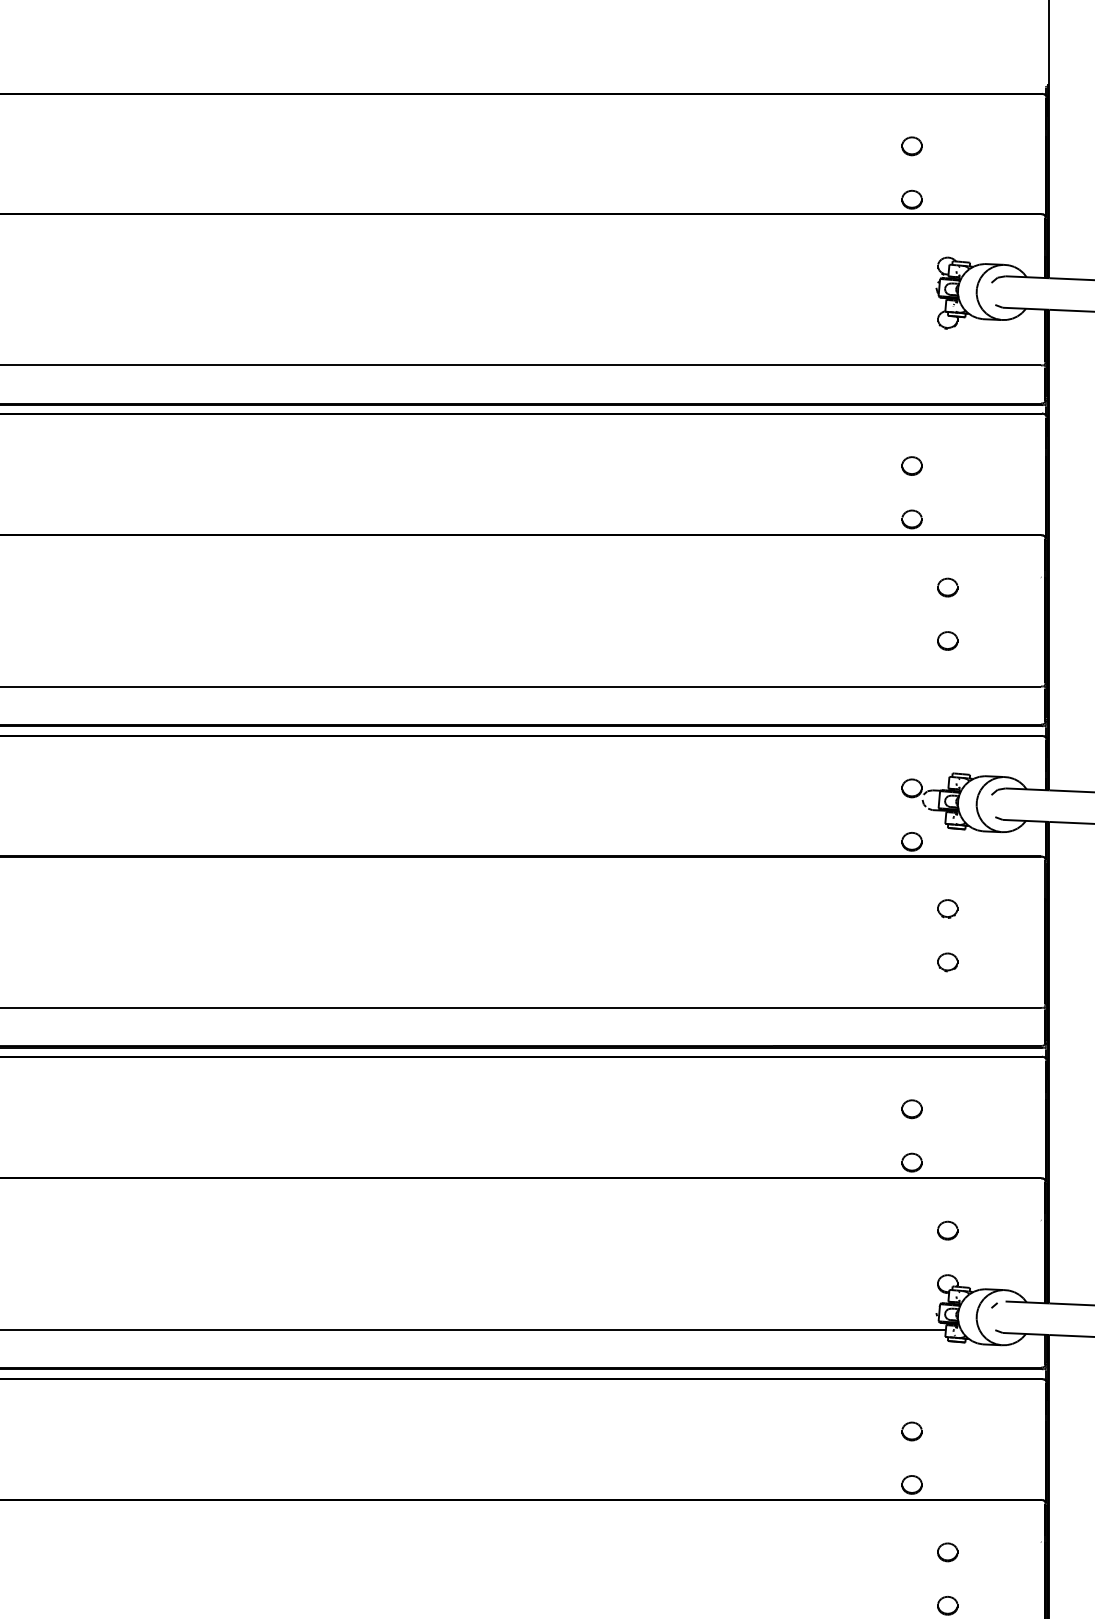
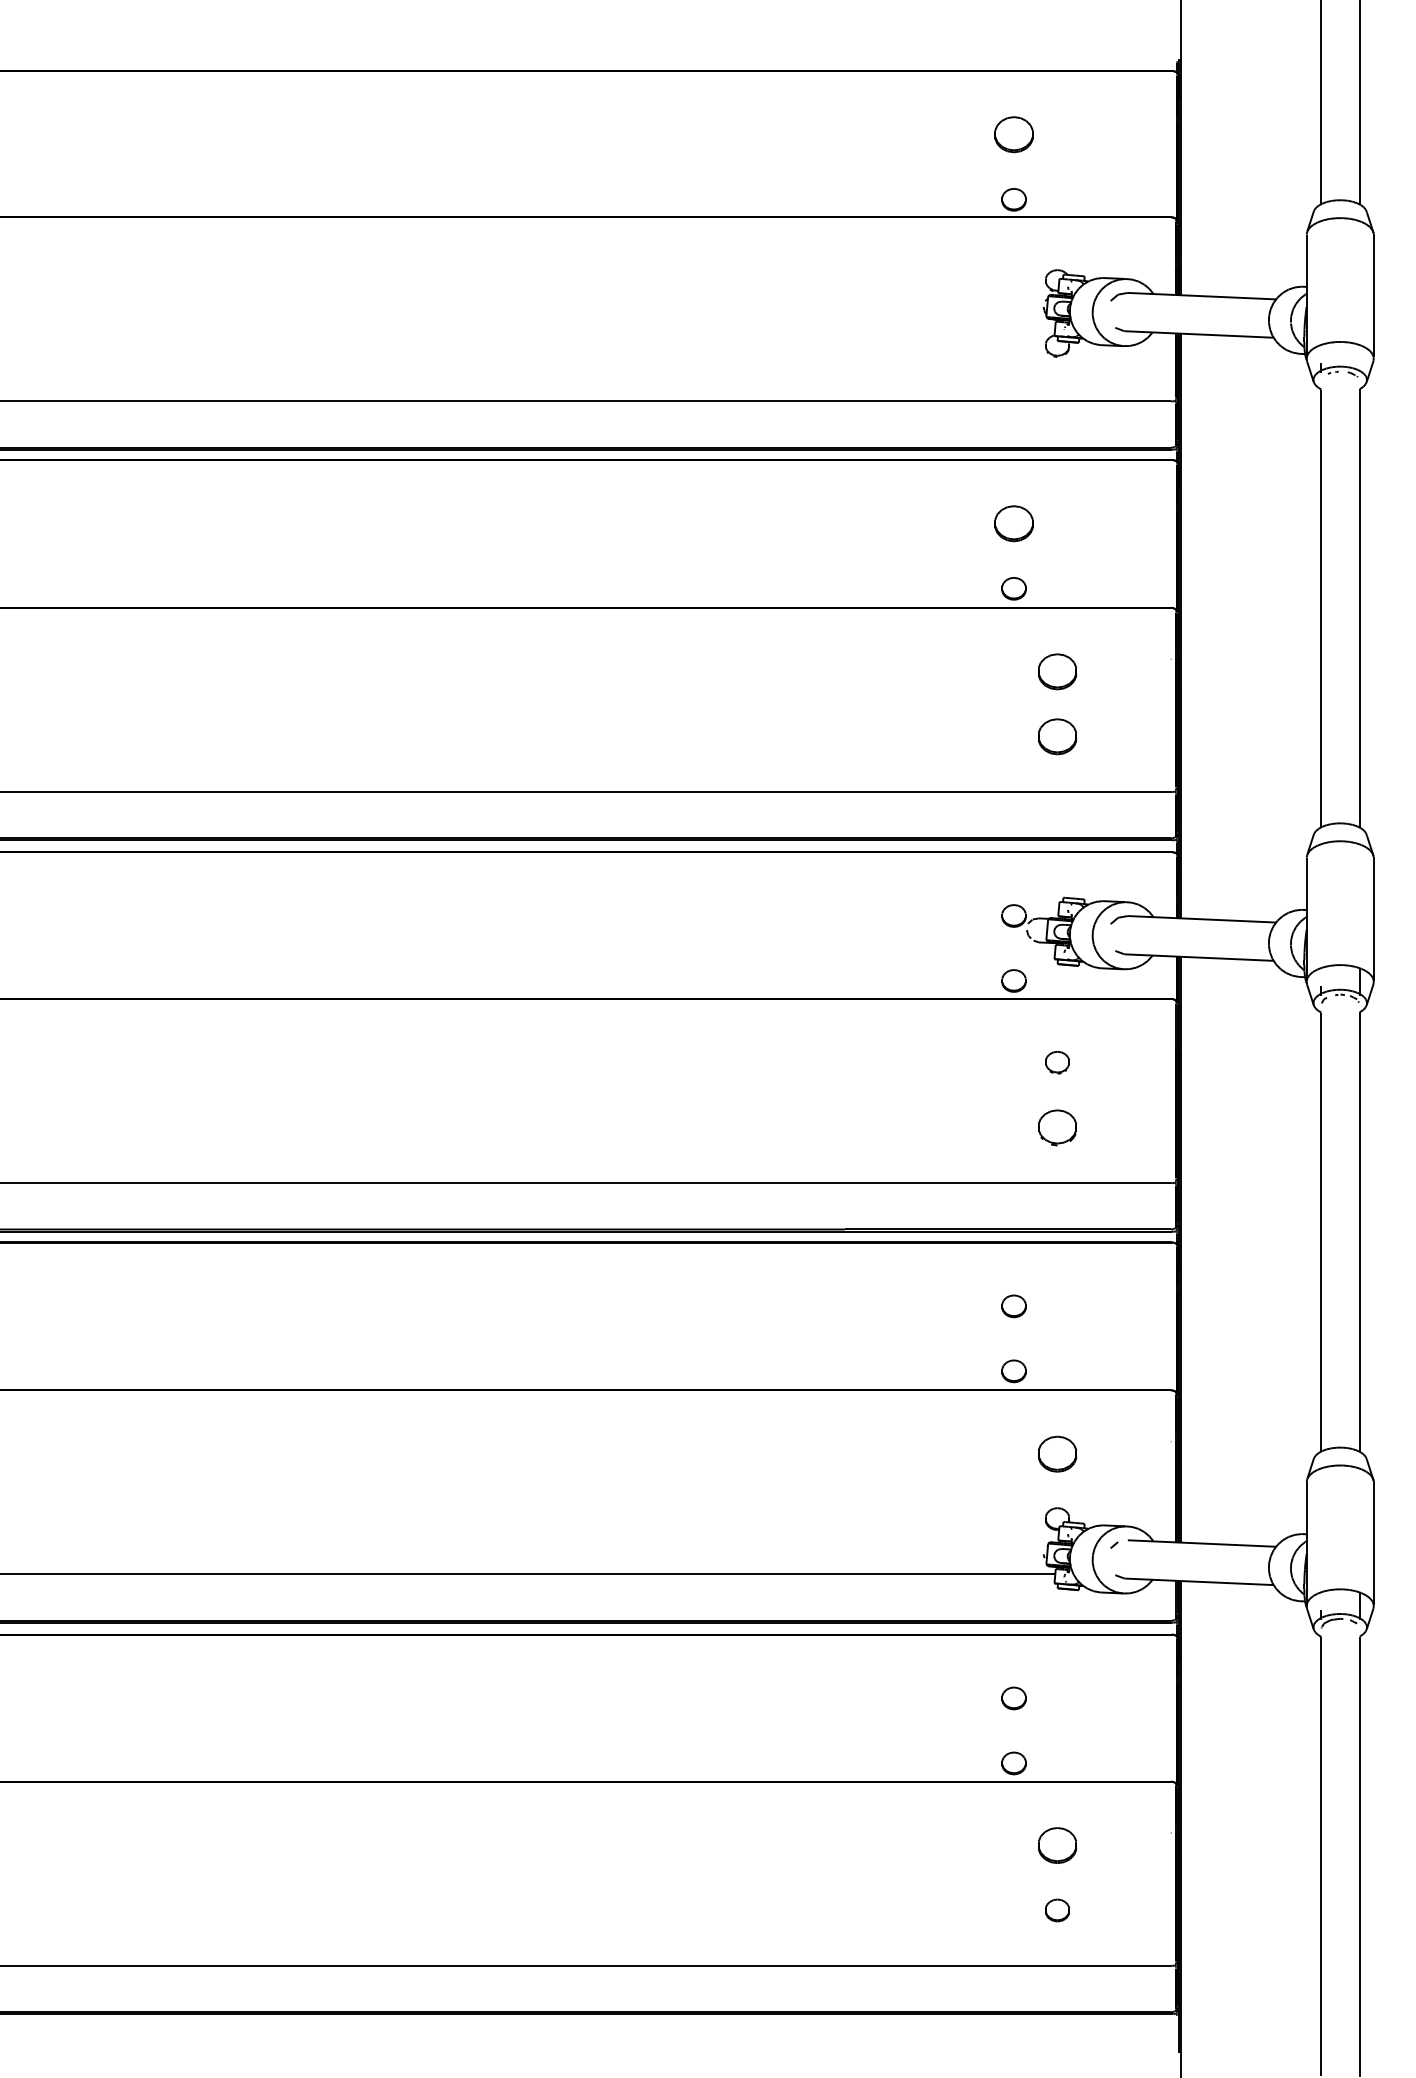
part: (911, 146) -> (1013, 134), size x1.6
part: (911, 465) -> (1013, 523), size x1.6
part: (947, 587) -> (1057, 671), size x1.6
part: (947, 640) -> (1057, 736), size x1.6
part: (947, 962) -> (1057, 1127), size x1.6
part: (947, 1230) -> (1057, 1453), size x1.6
part: (947, 1552) -> (1057, 1845), size x1.6

